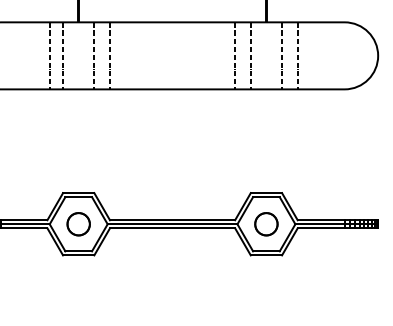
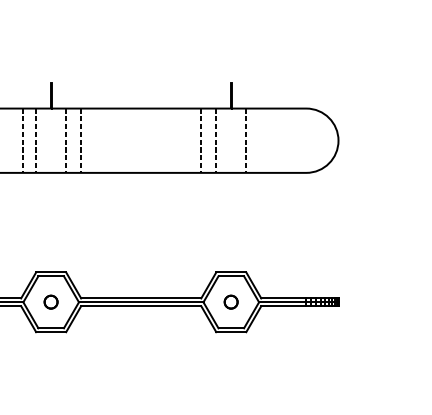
line: (297, 55) -> (261, 140), removed
part: (78, 223) -> (50, 301), size x0.6
part: (265, 223) -> (230, 301), size x0.6

